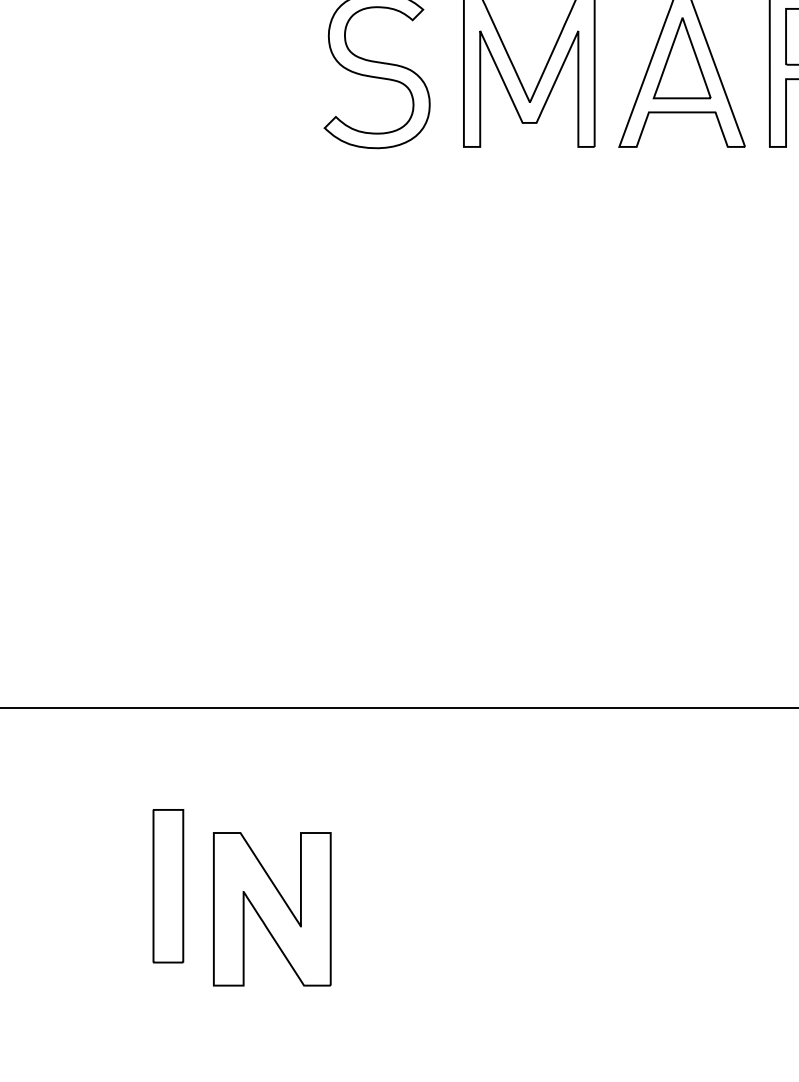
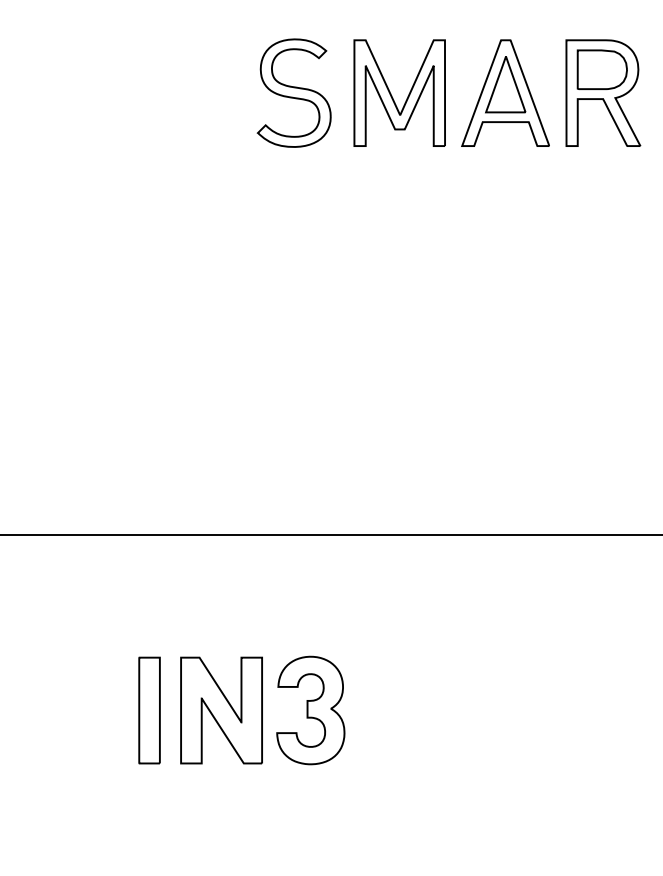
part: (168, 886) -> (149, 710), moved
part: (272, 909) -> (221, 710), moved
part: (400, 961) -> (310, 710), added

